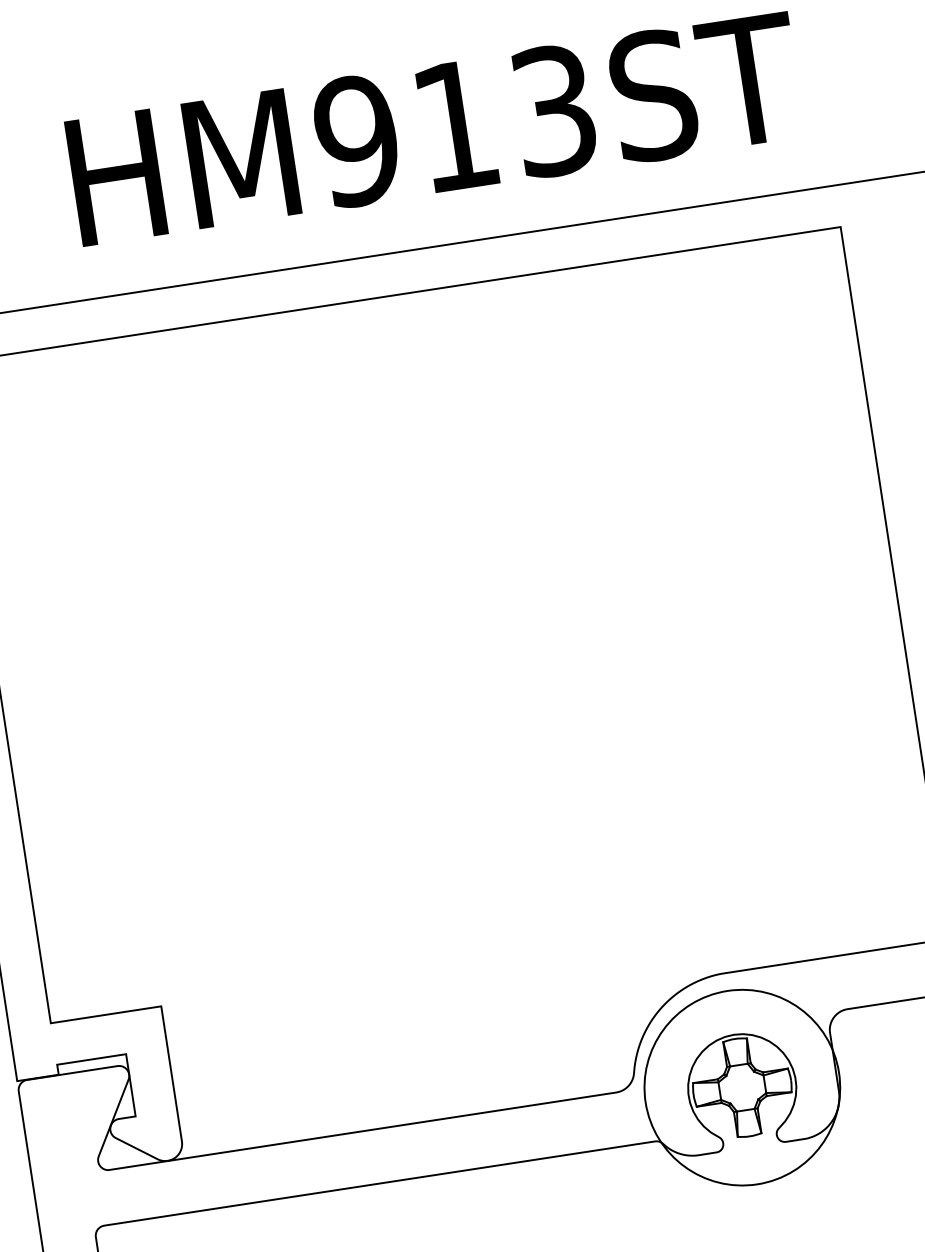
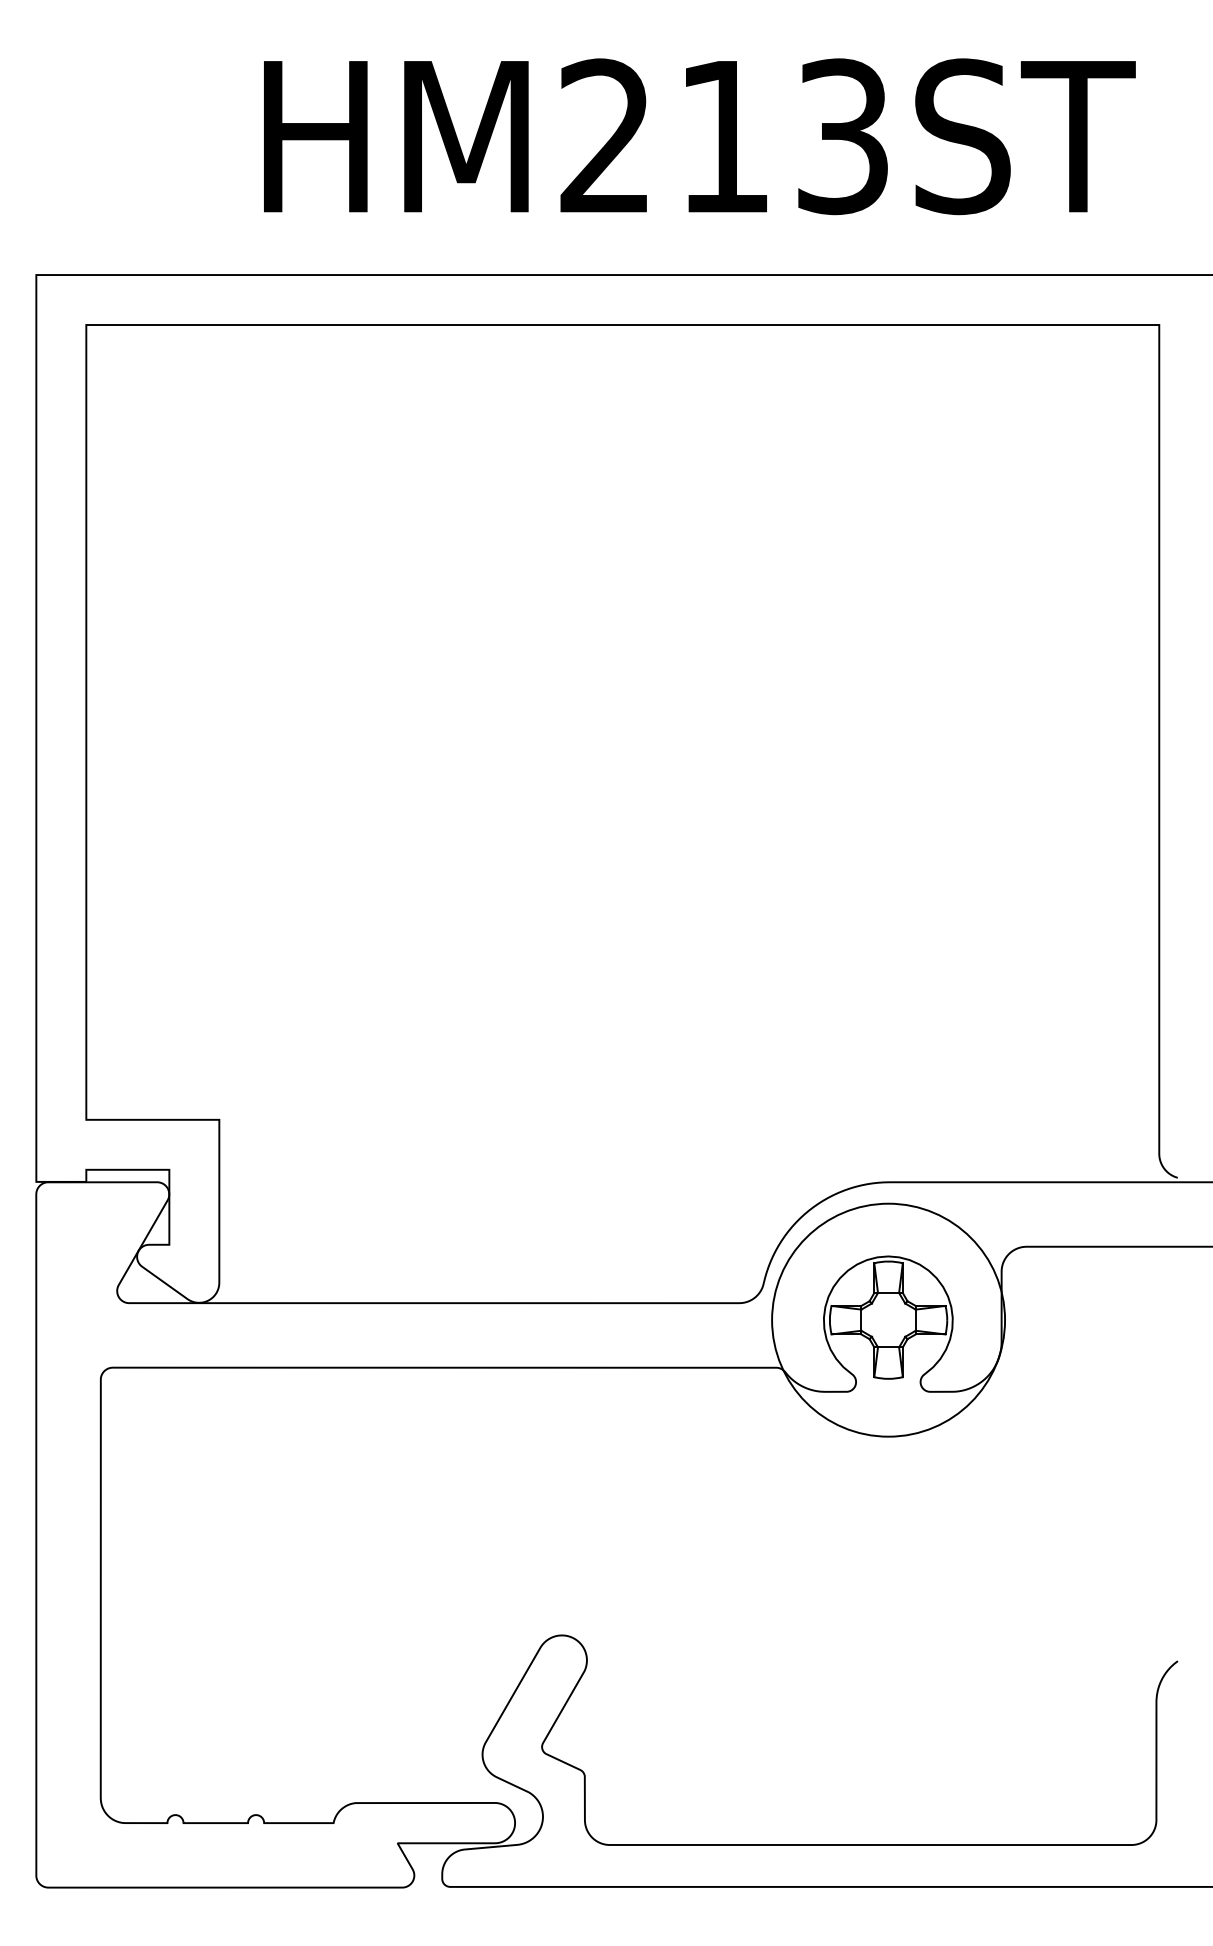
text: (356, 140) -> (605, 136), HM913ST -> HM213ST

